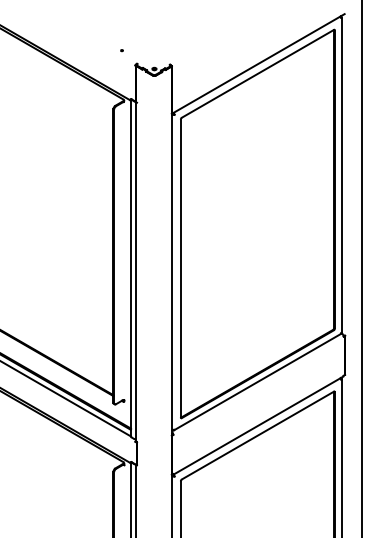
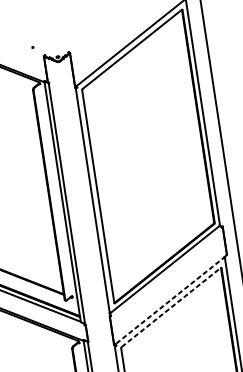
line: (257, 426) -> (170, 301), solid -> dashed
line: (257, 435) -> (170, 307), solid -> dashed

